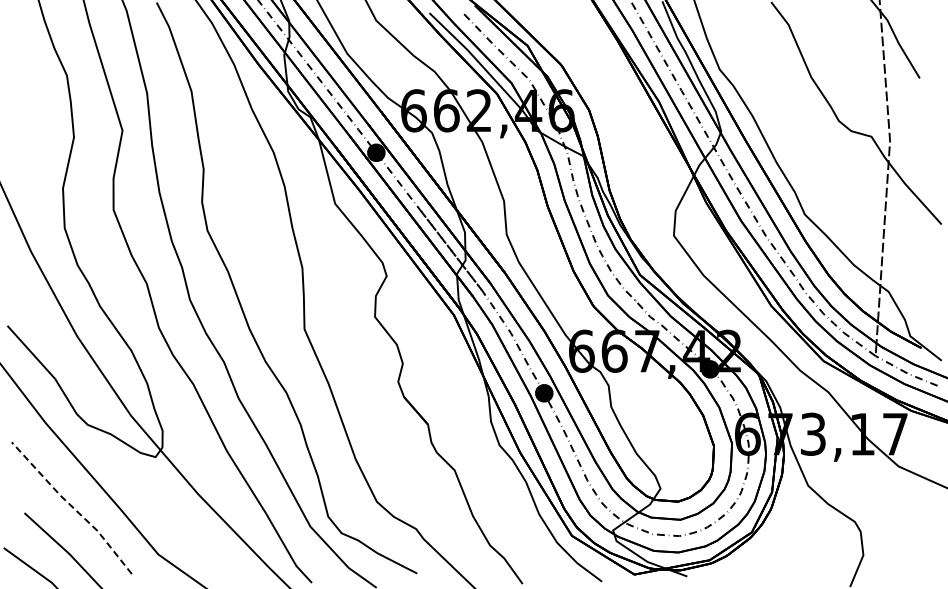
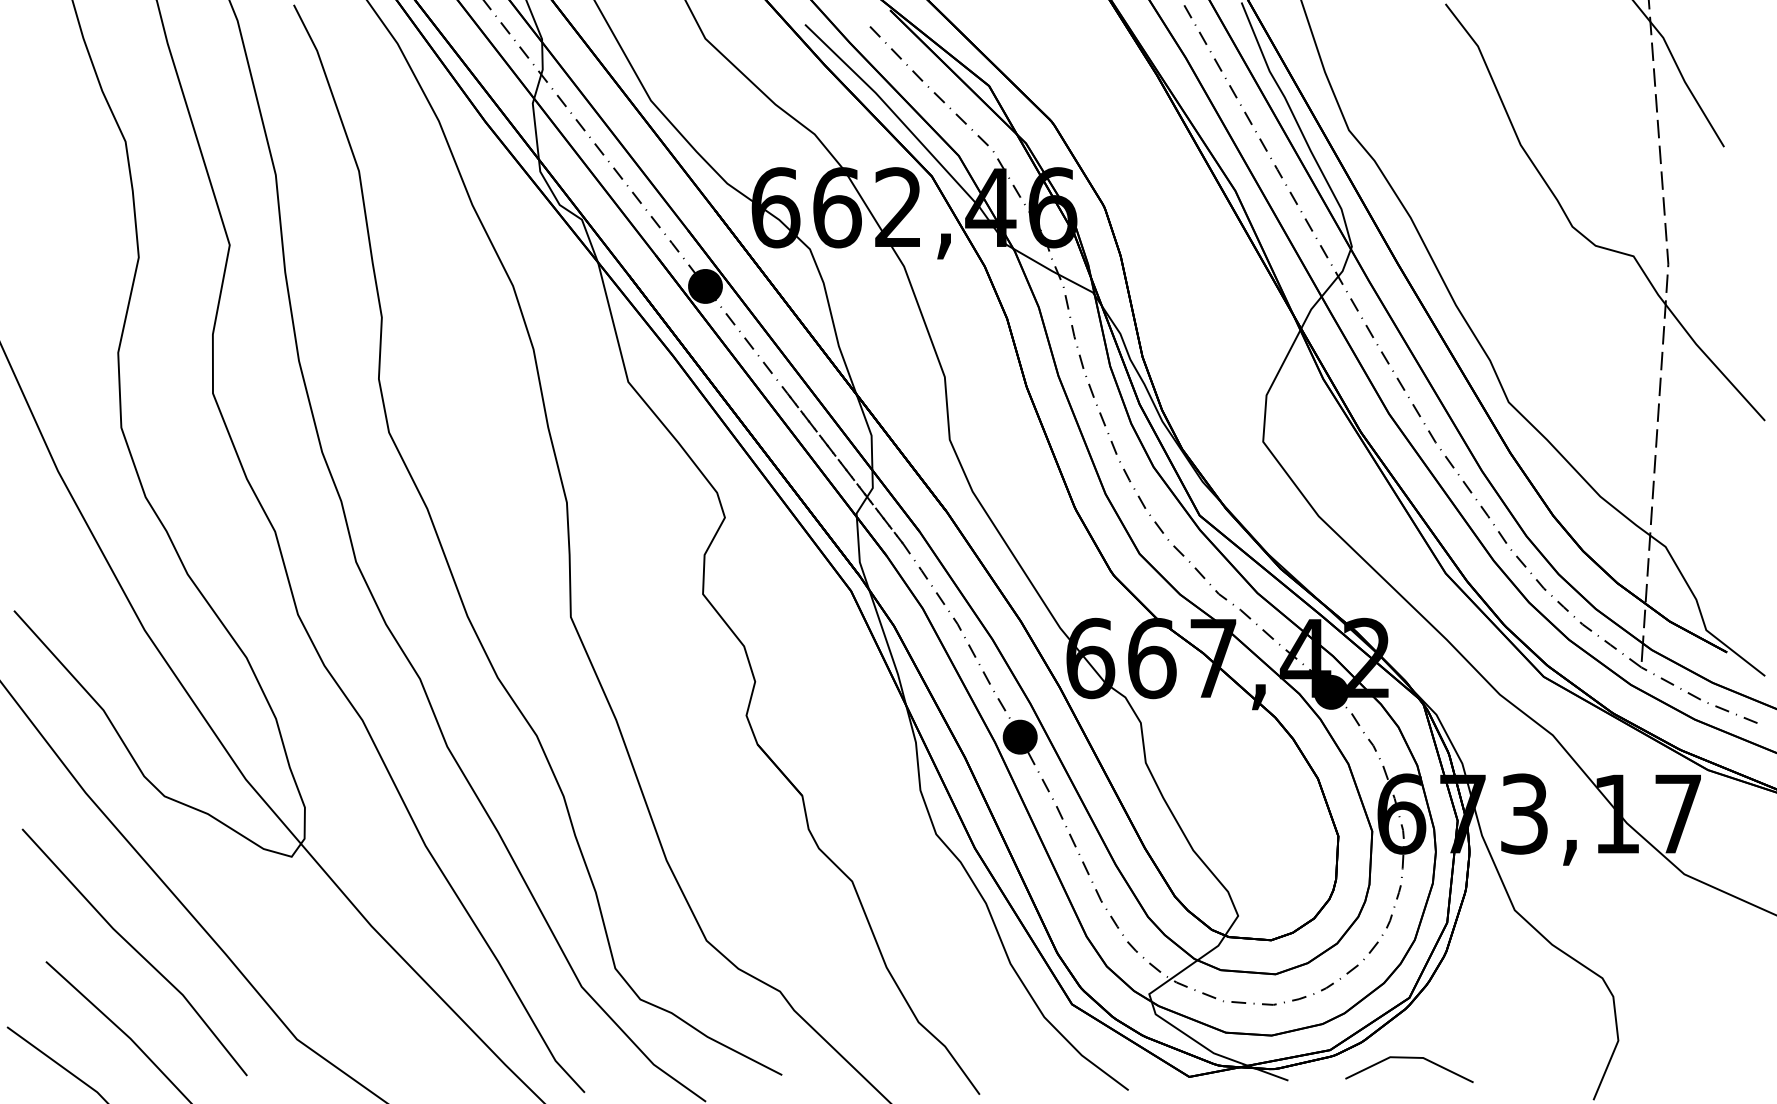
line: (73, 507) -> (137, 951), dashed -> solid
line: (751, 565) -> (1408, 1059), added

